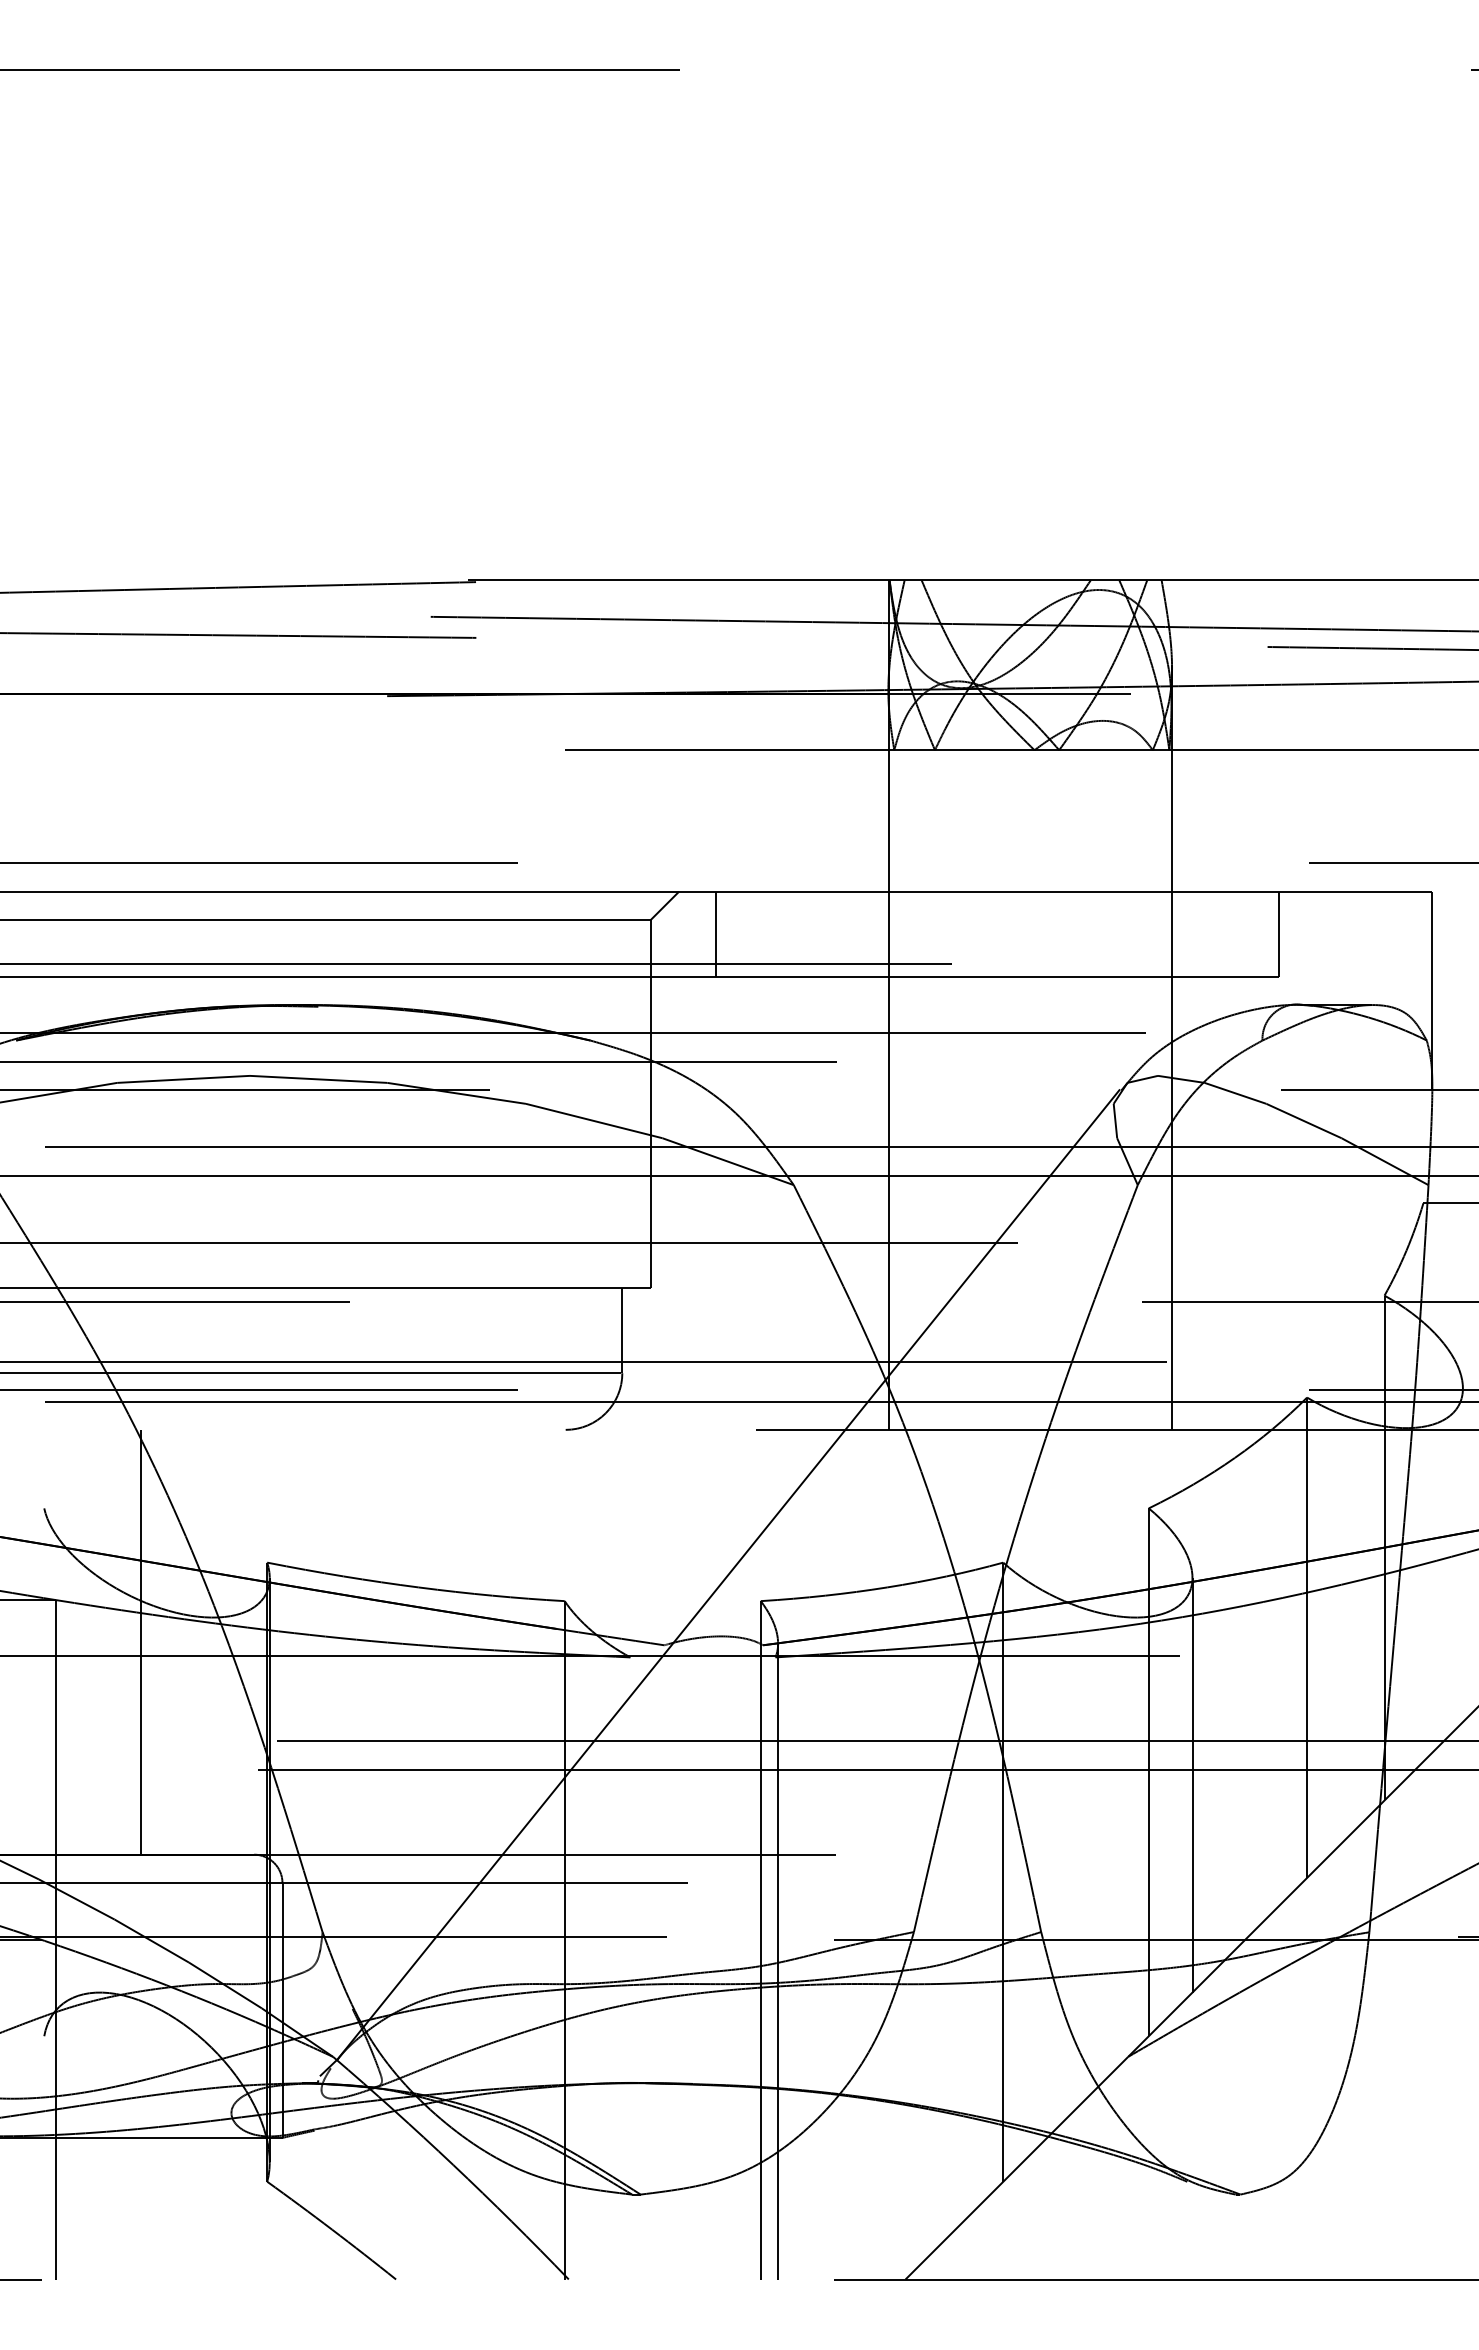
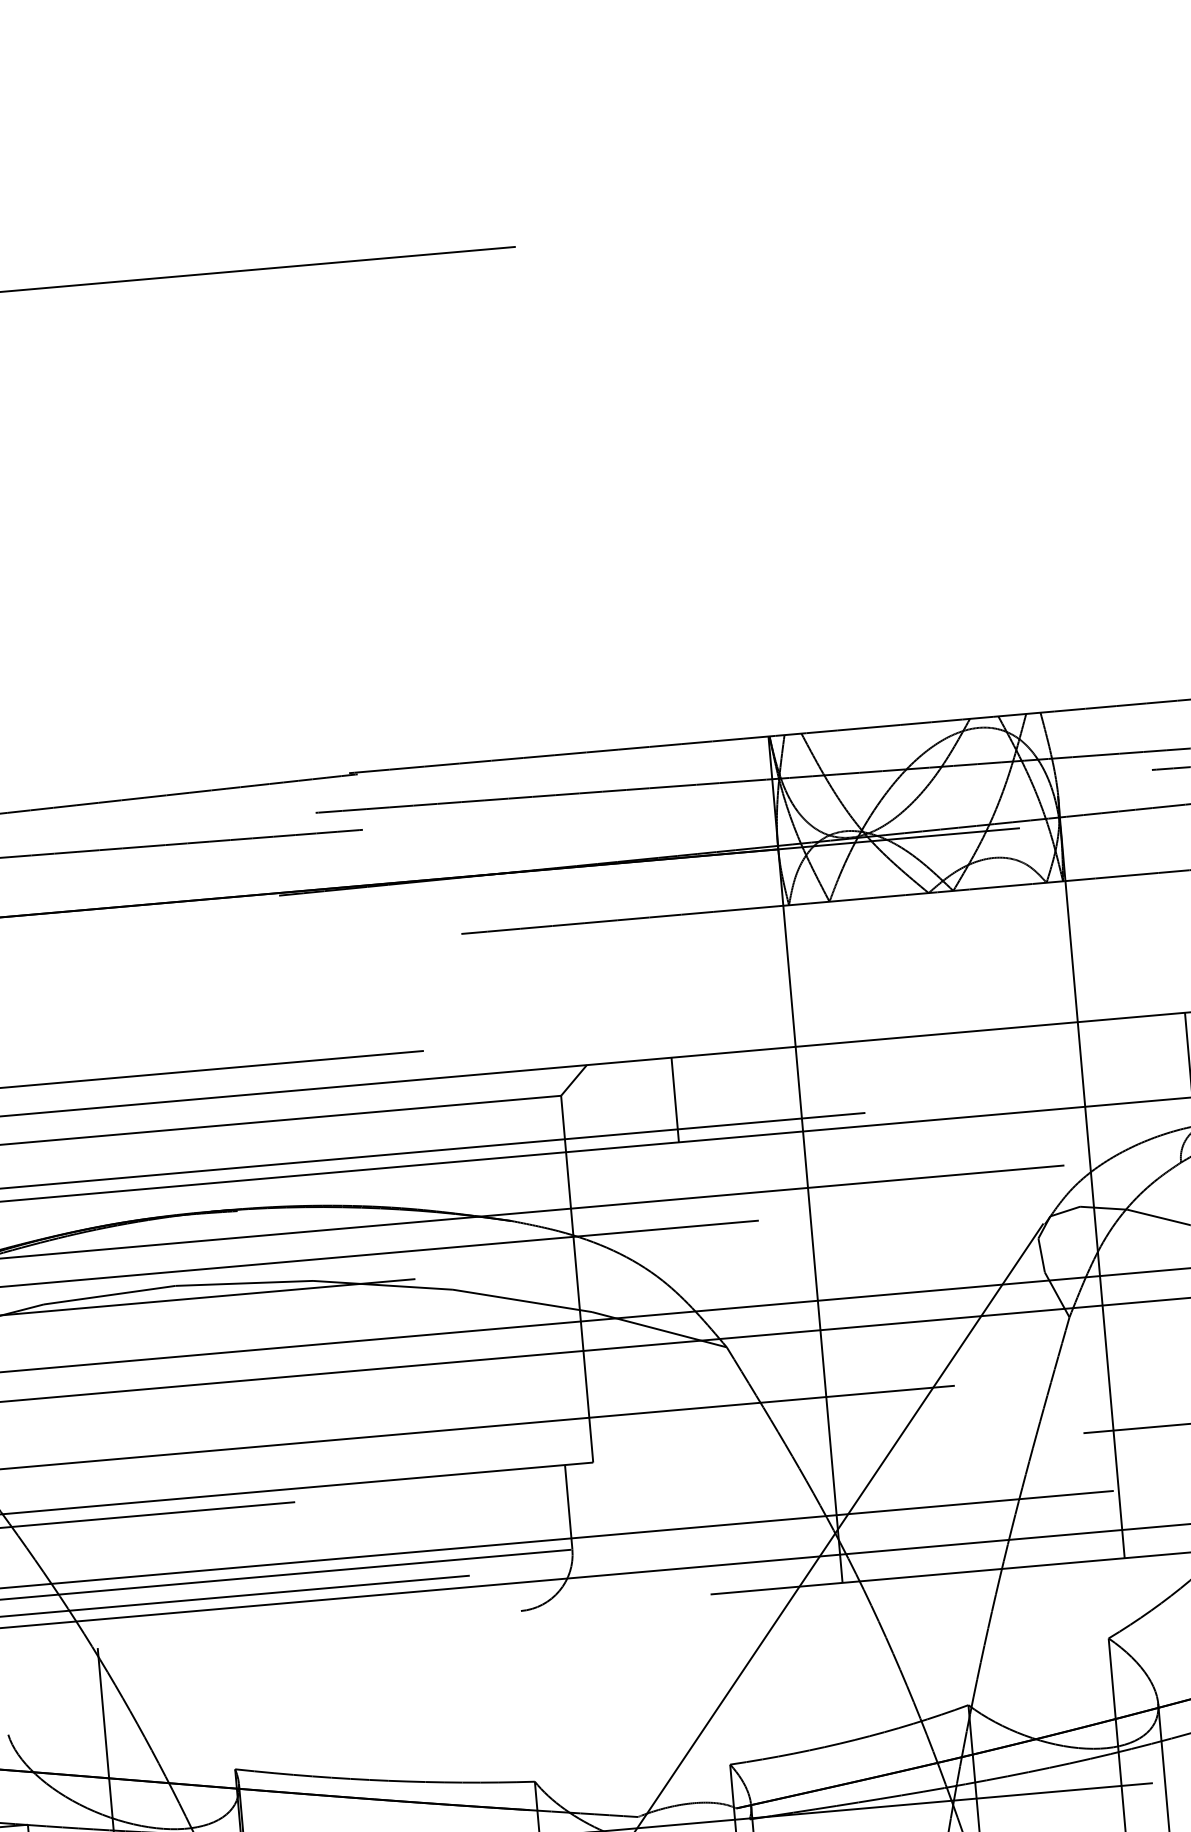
line: (715, 933) -> (674, 1099), moved

